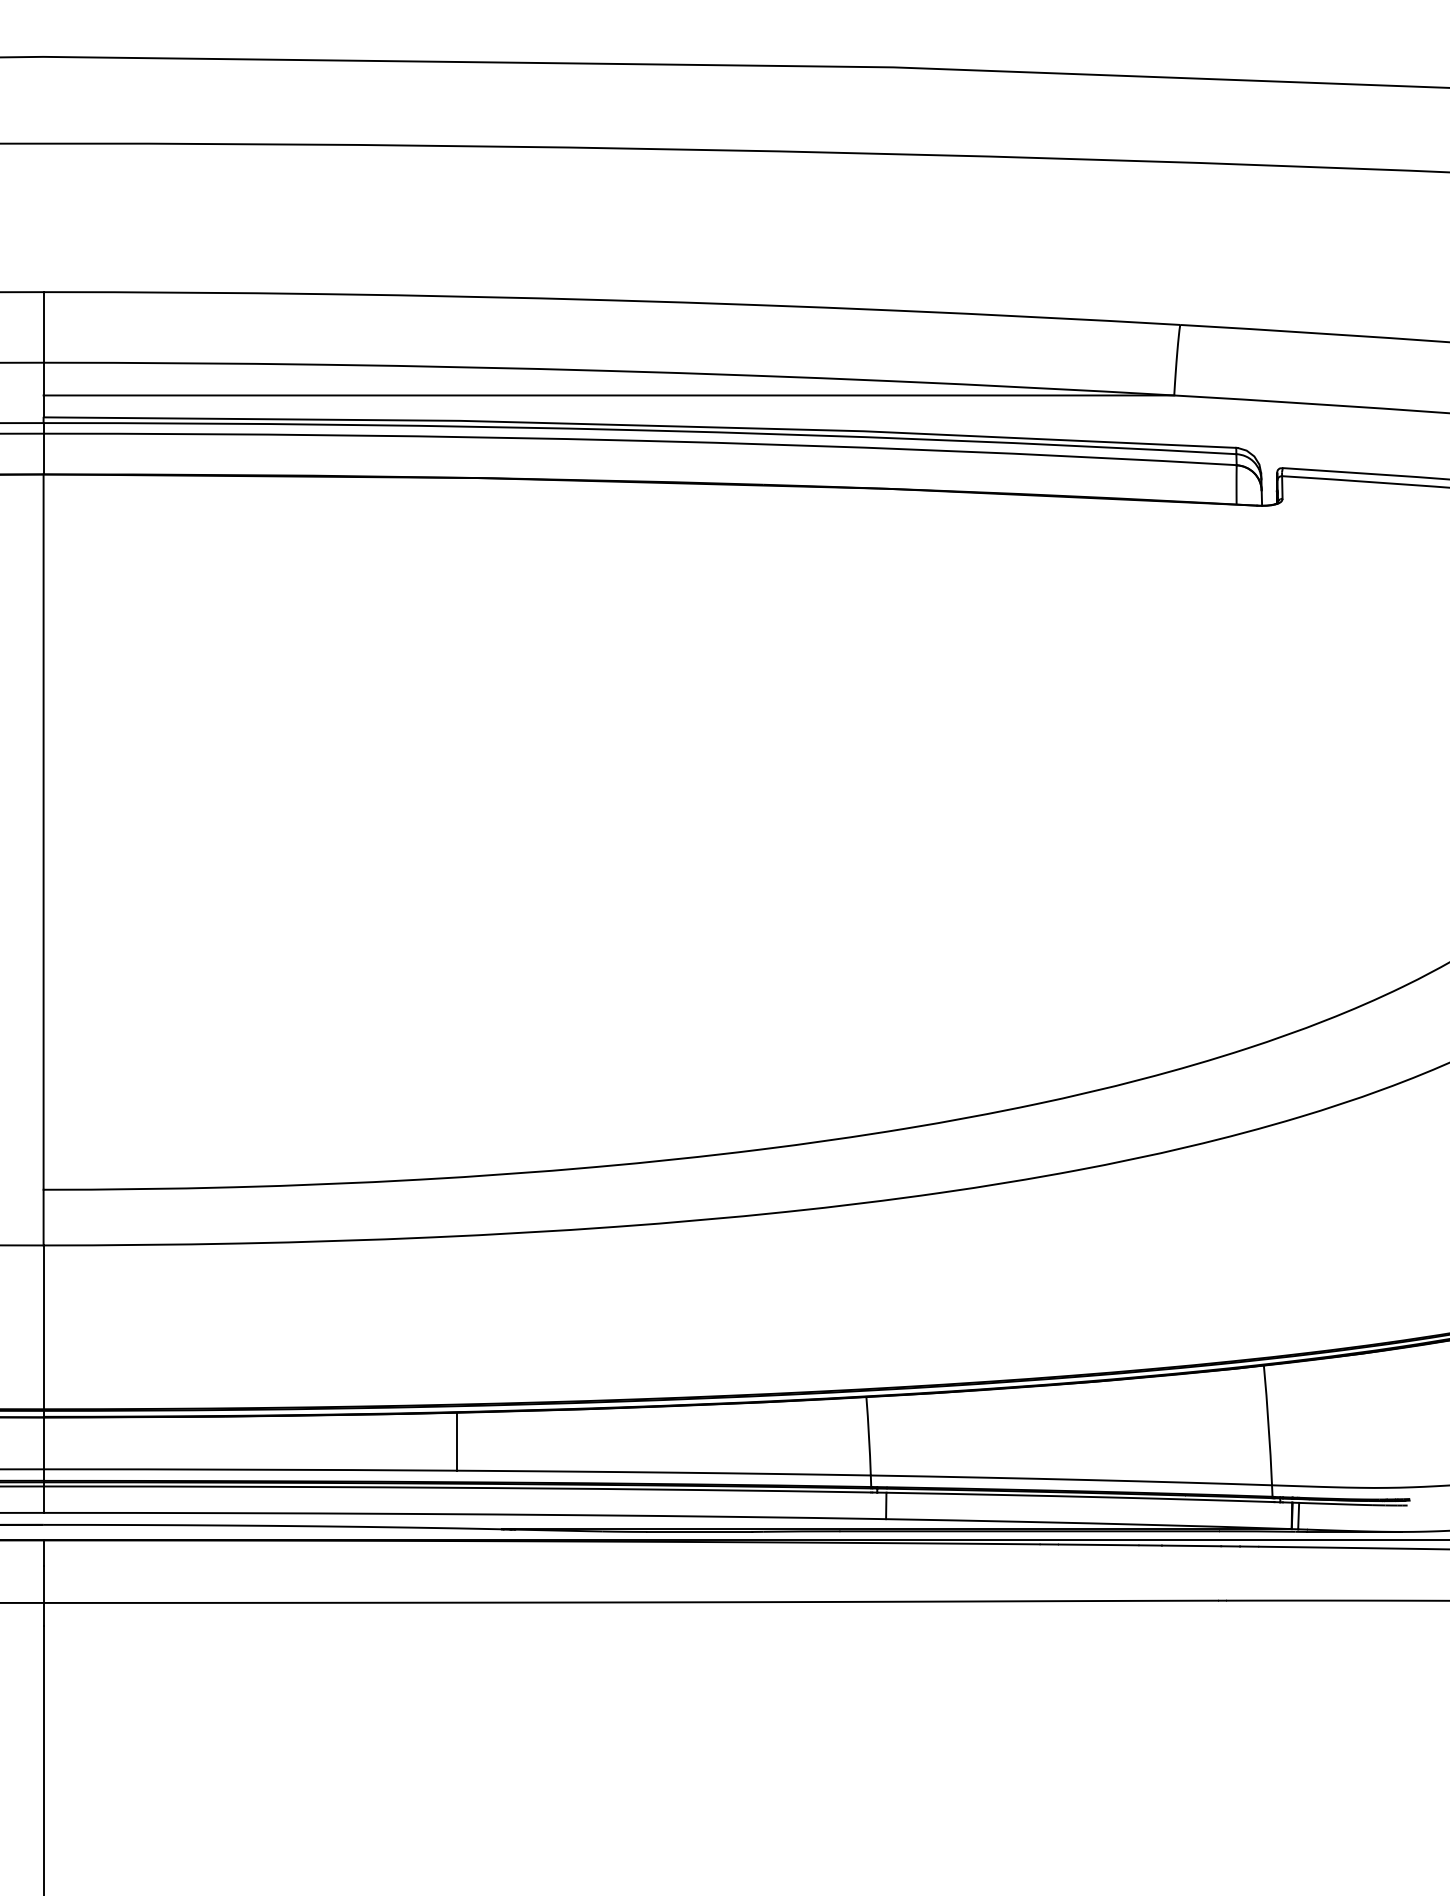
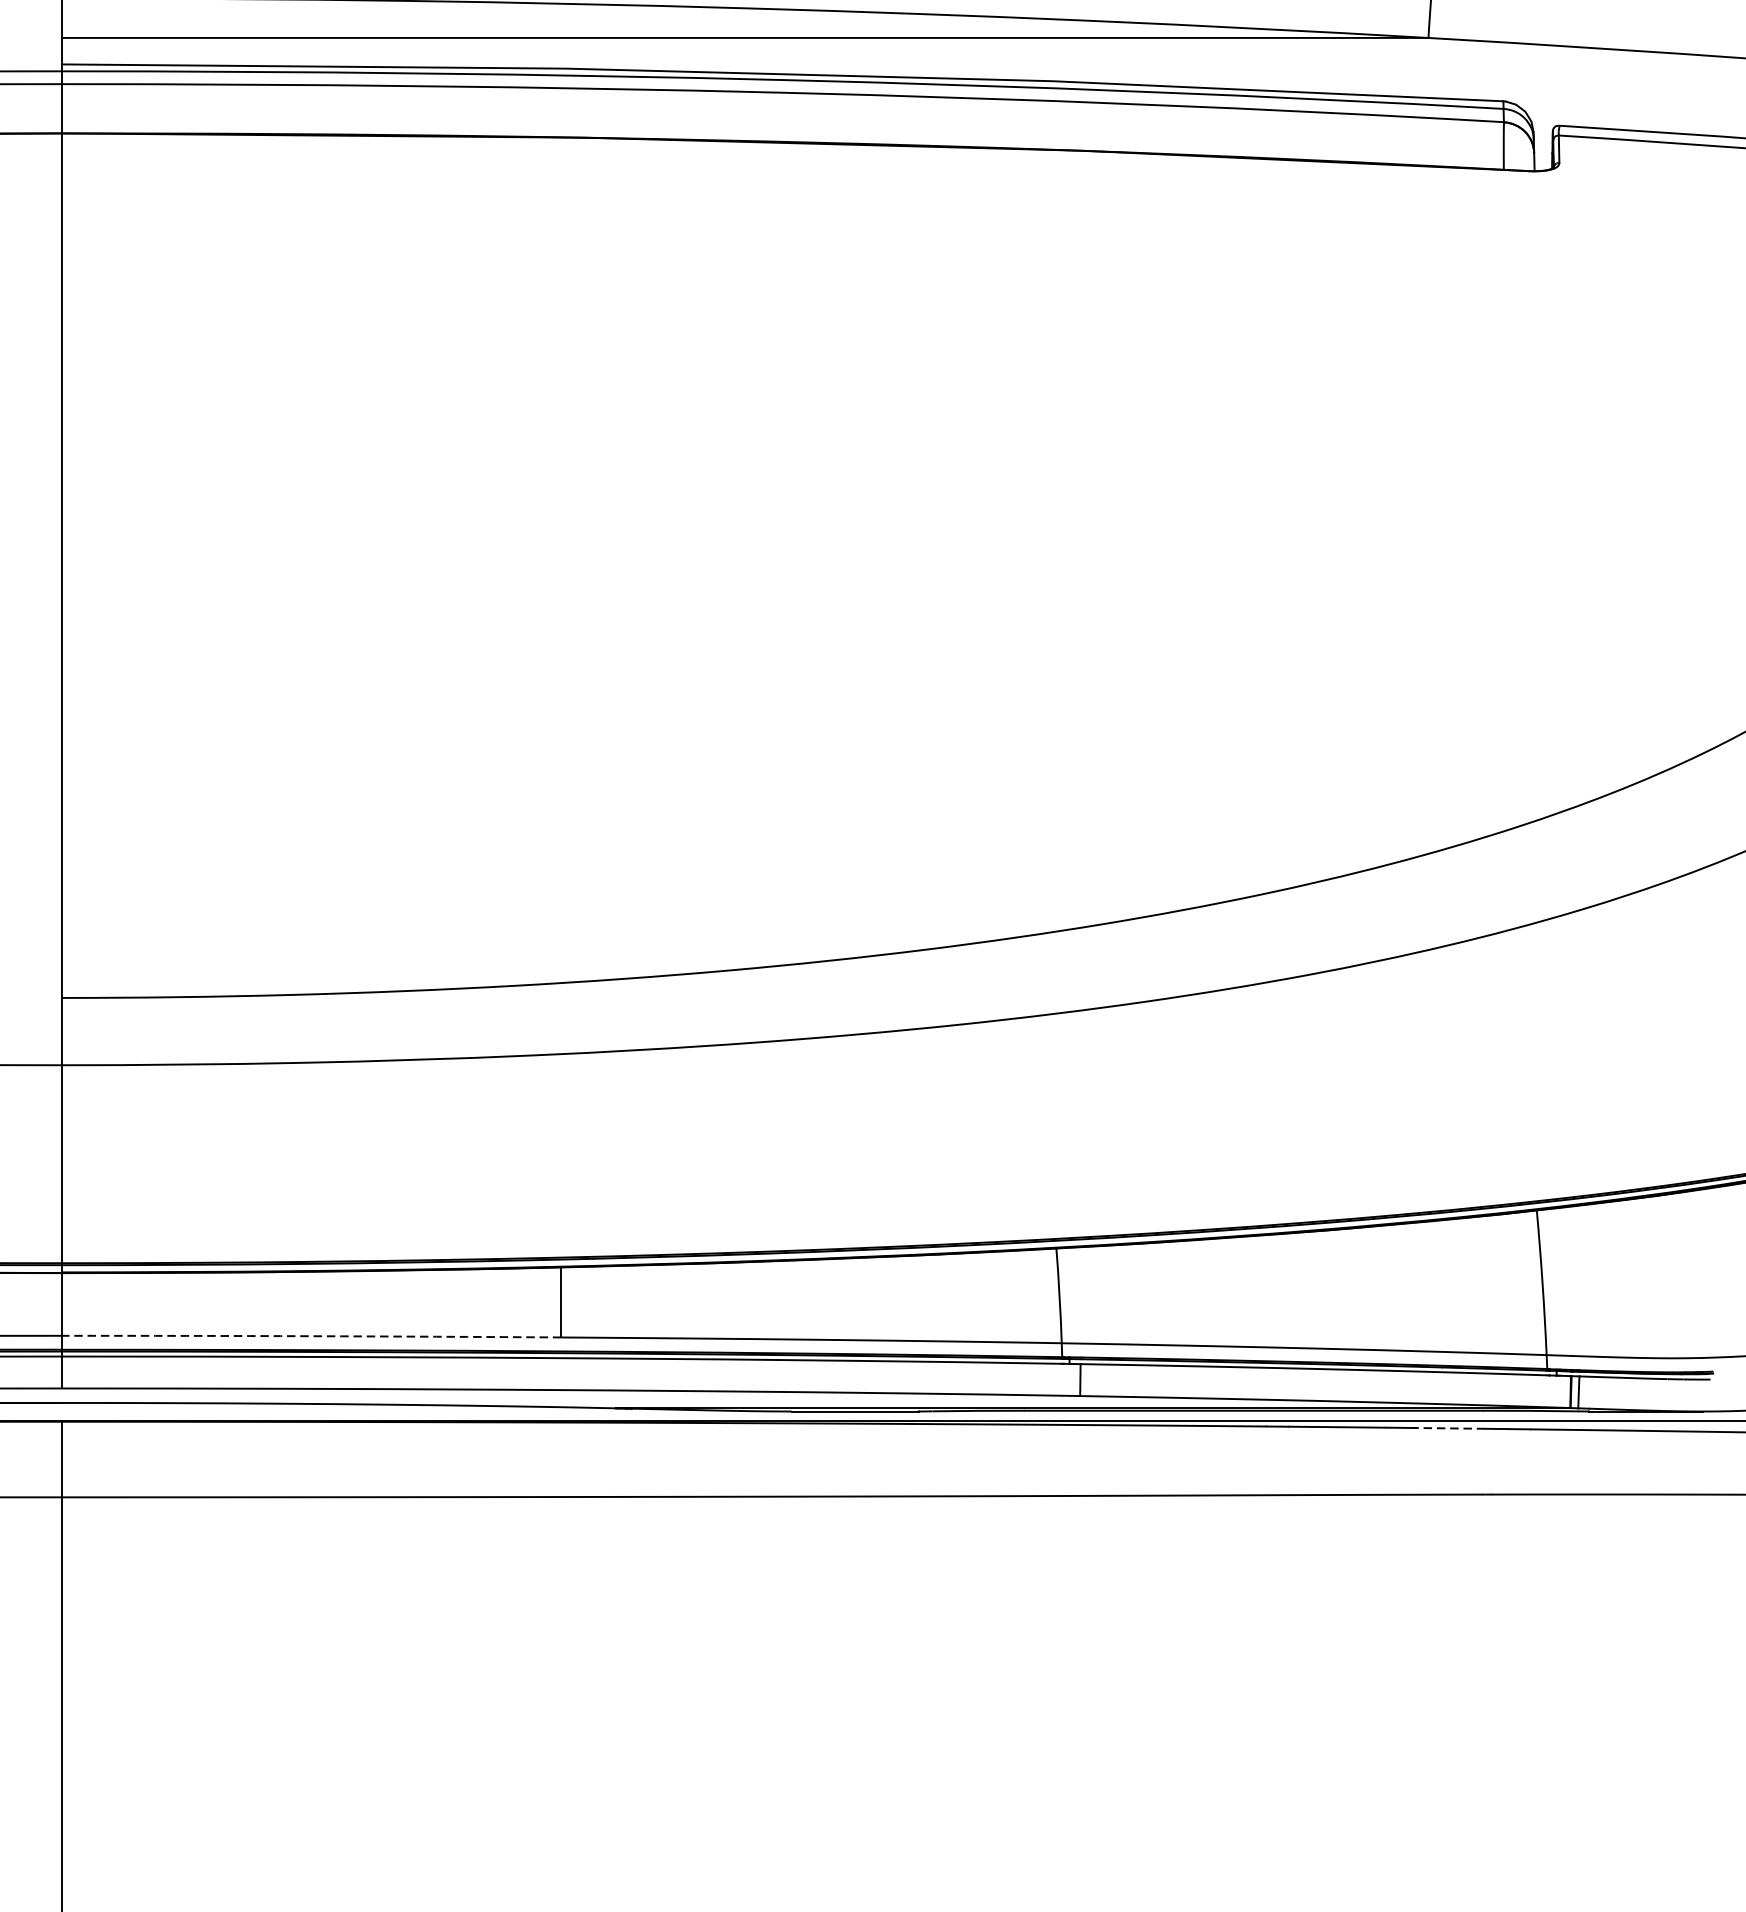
arc: (250, 1469) -> (312, 1336), solid -> dashed
line: (1191, 1545) -> (1449, 1427), solid -> dashed

